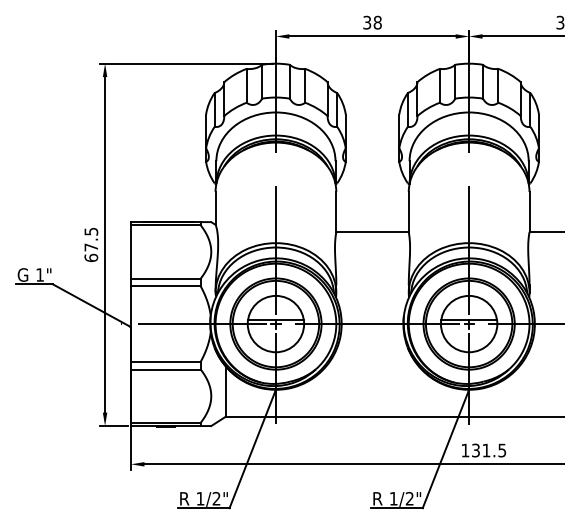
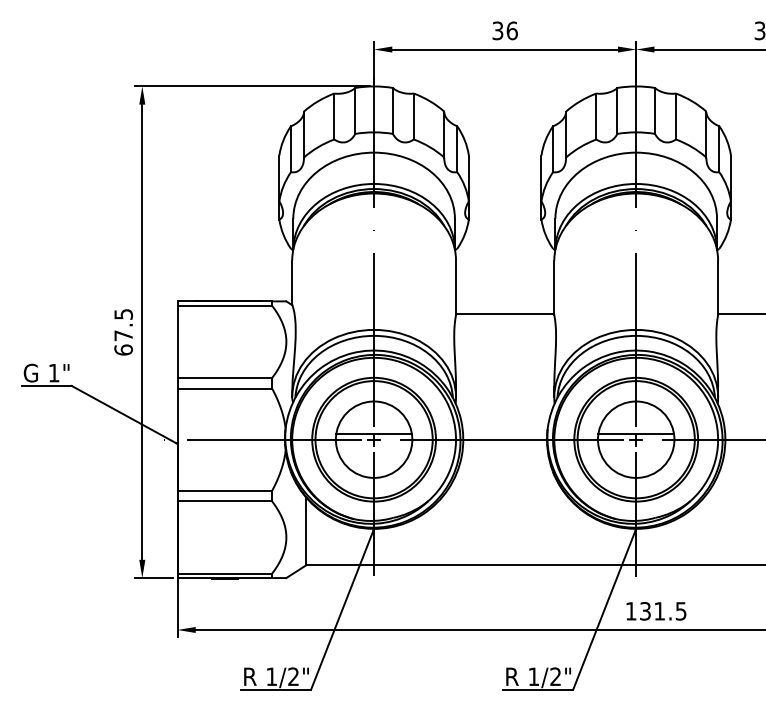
text: (377, 22) -> (511, 30), 38 -> 36

